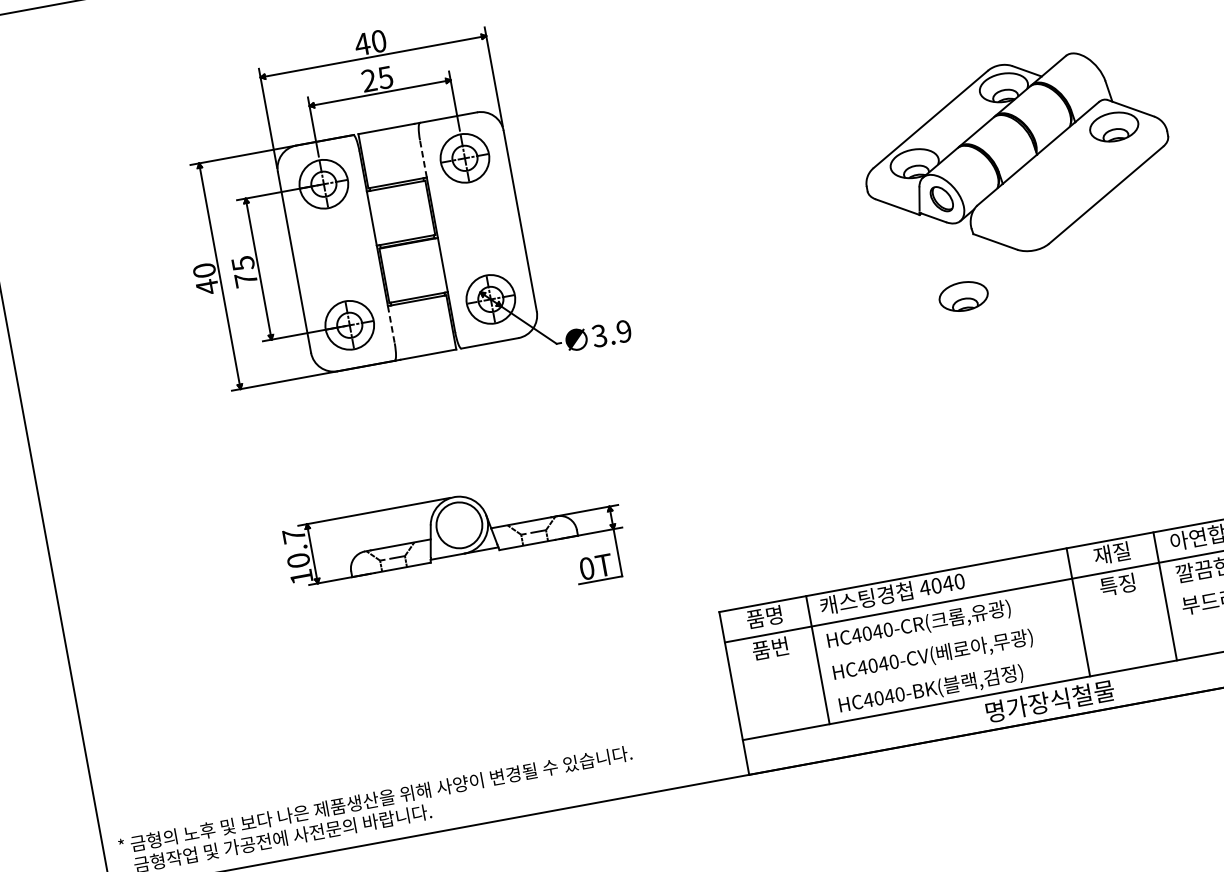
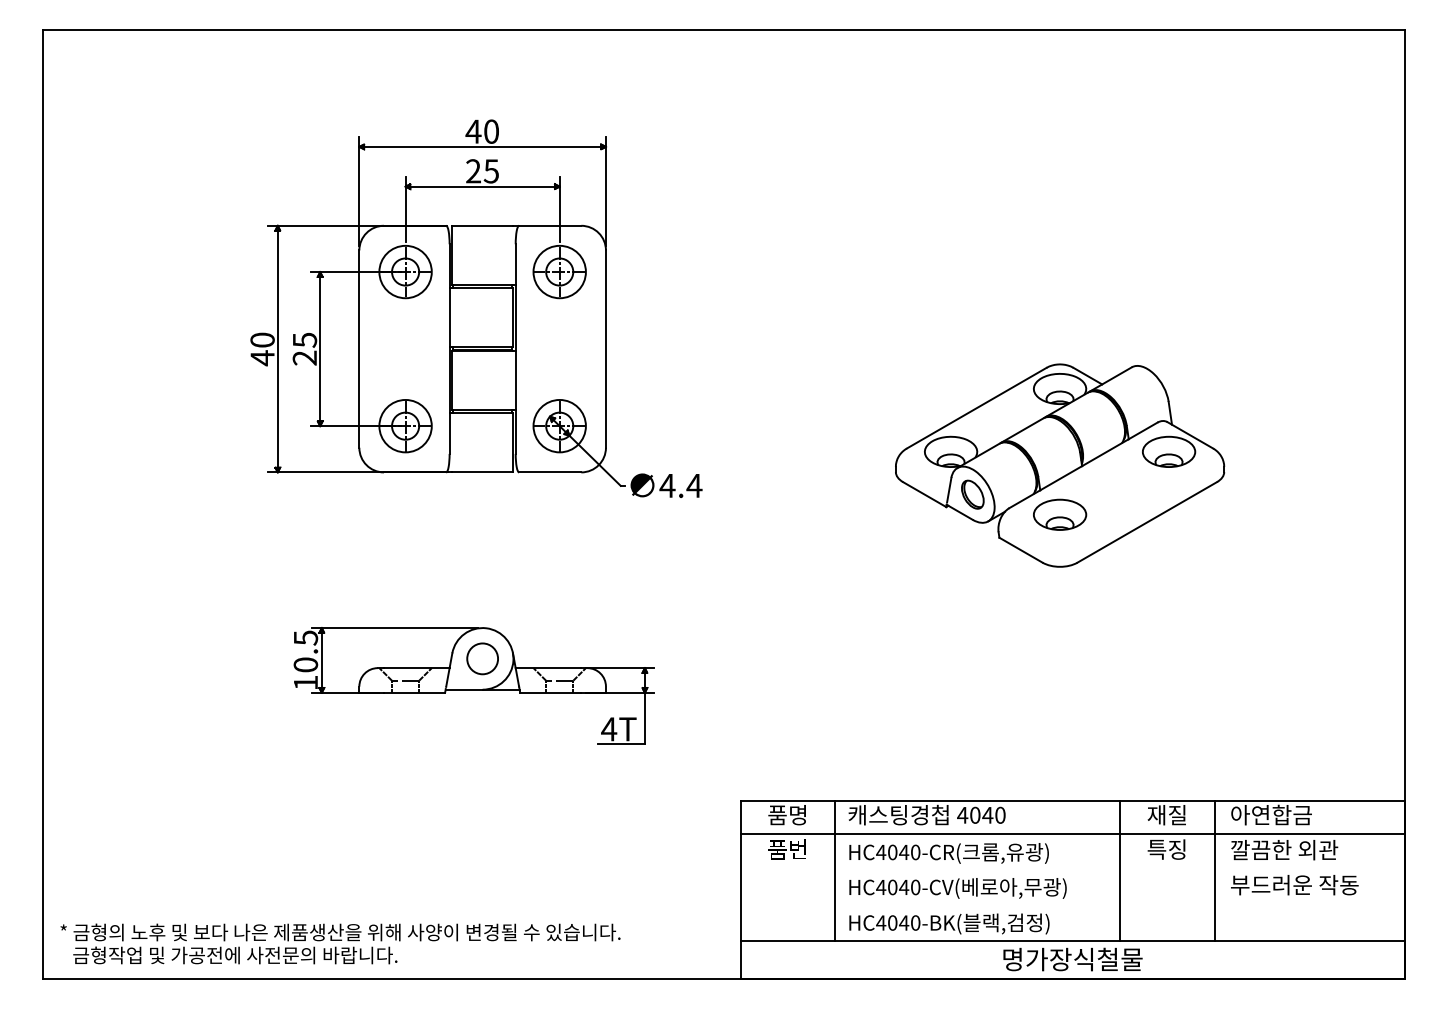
part: (1017, 157) -> (1060, 465), moved
line: (423, 158) -> (515, 264), dashed -> solid
text: (245, 279) -> (304, 357), 75 -> 25
line: (391, 325) -> (449, 434), dashed -> solid
text: (611, 333) -> (680, 485), 3.9 -> 4.4
circle: (459, 525) -> (482, 658), size x0.62
text: (294, 535) -> (306, 637), 10.7 -> 10.5
text: (587, 568) -> (609, 729), 0T -> 4T

